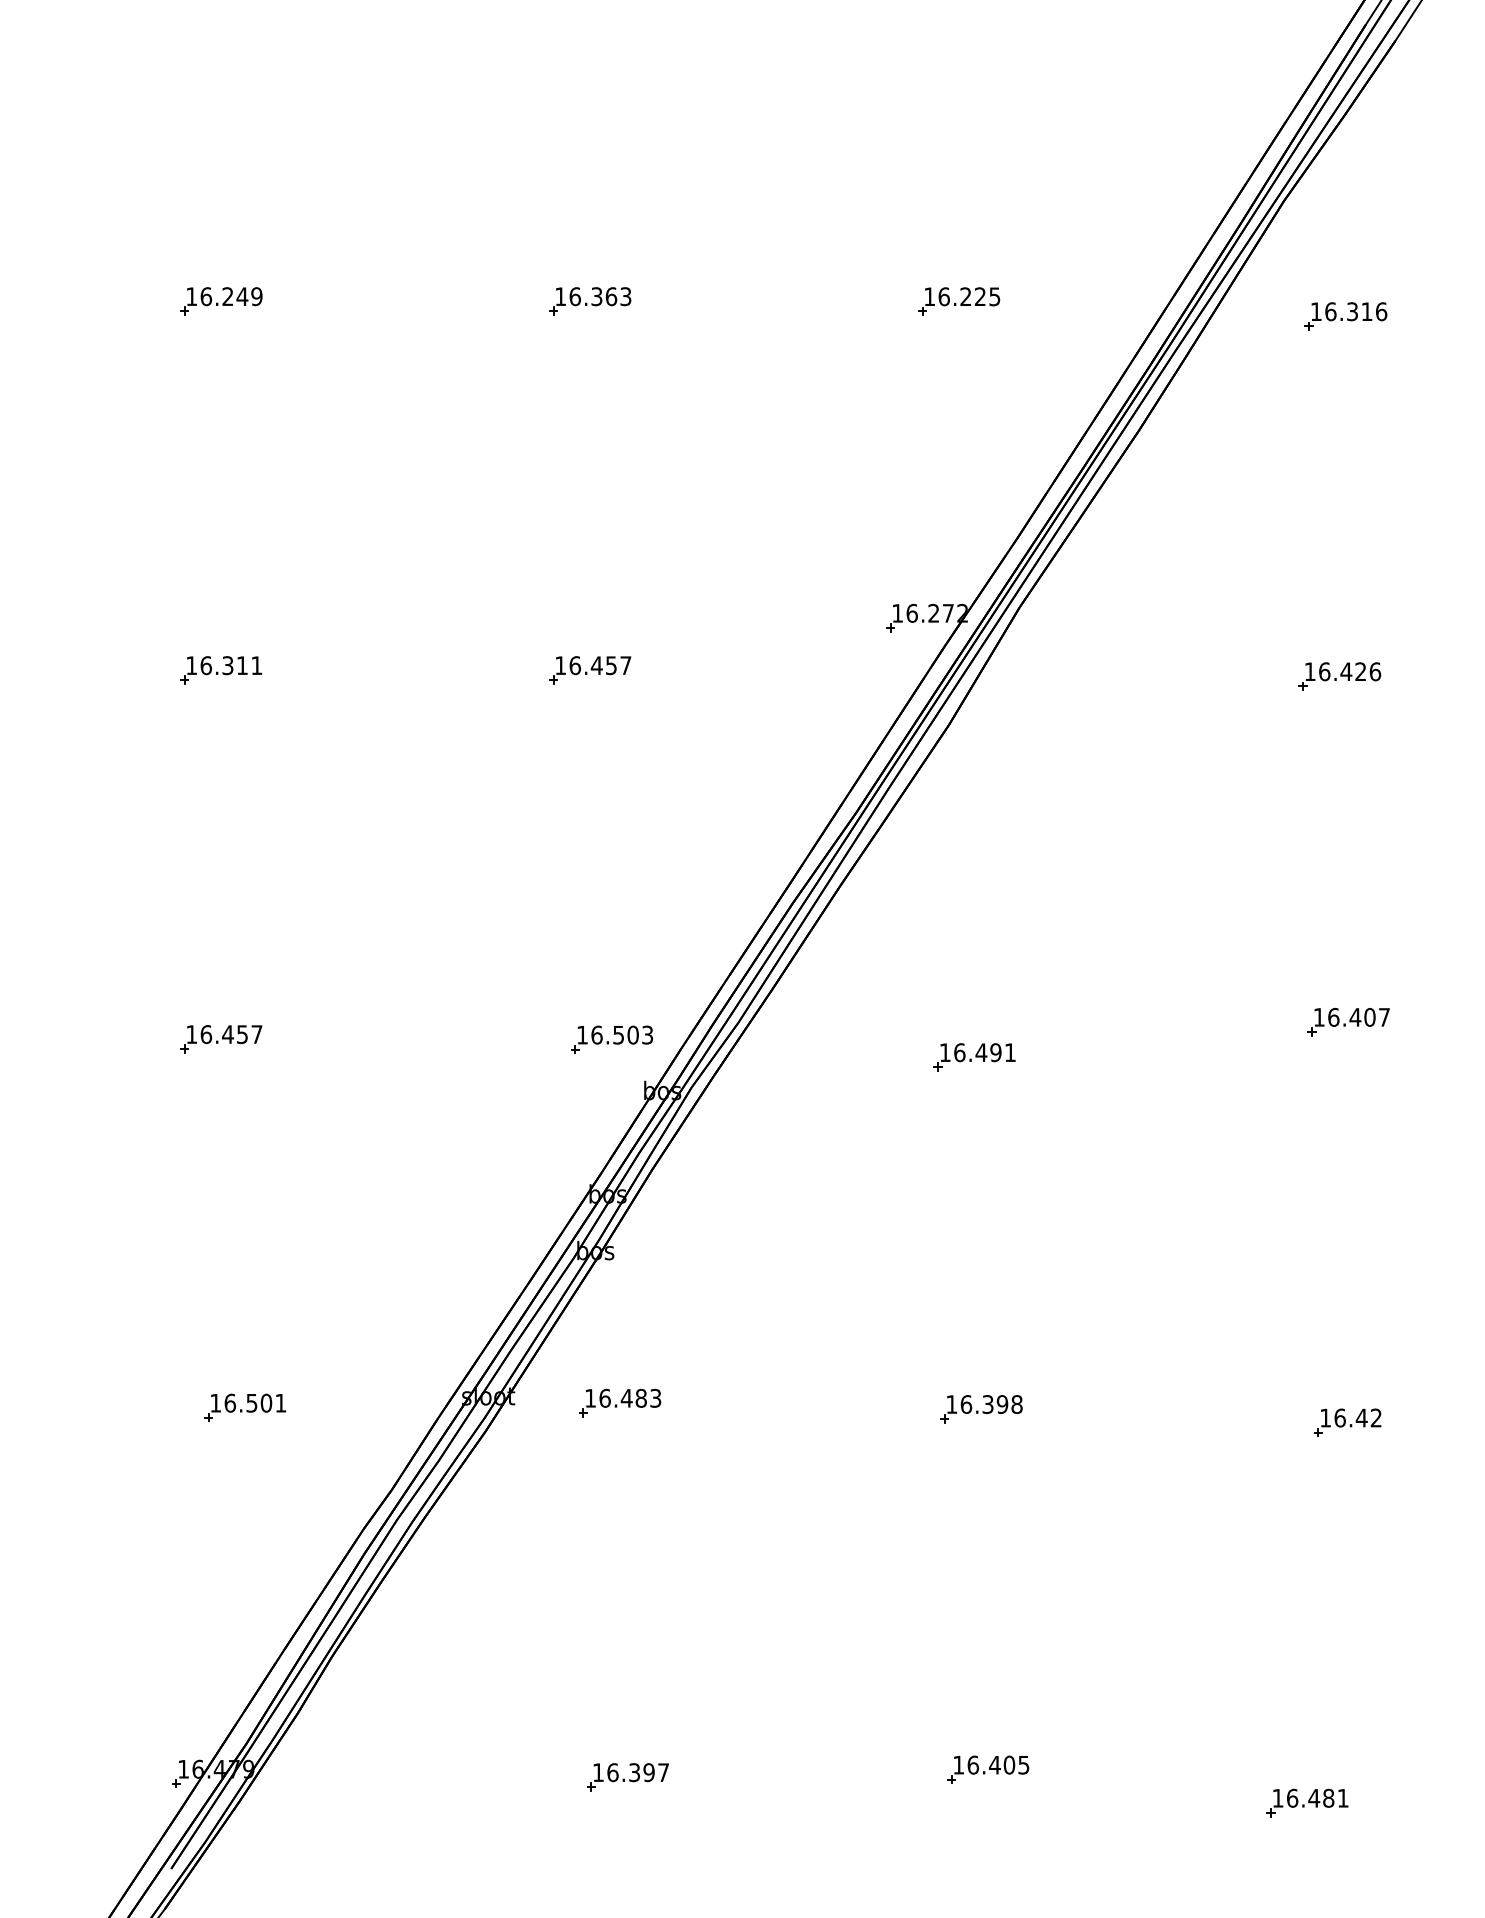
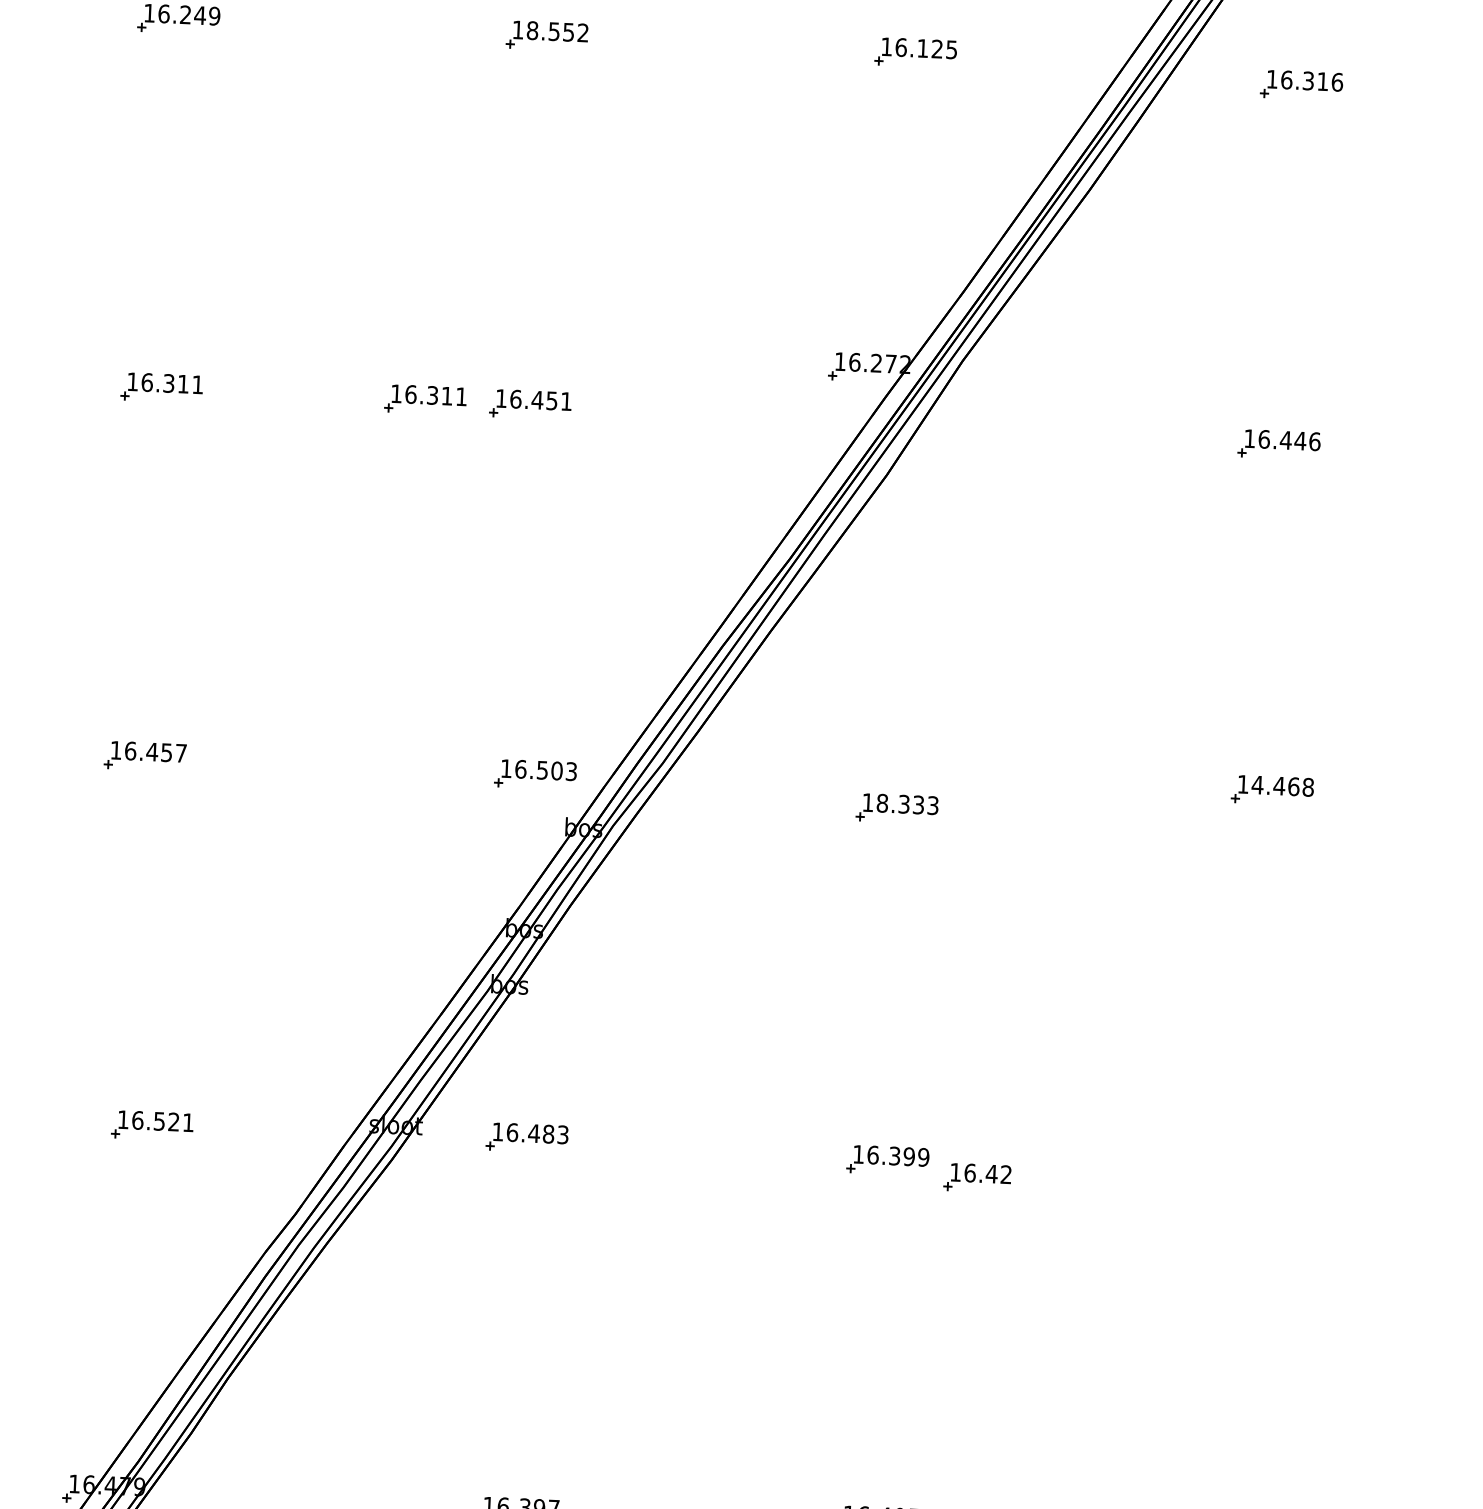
text: (600, 296) -> (557, 31), 16.363 -> 18.552
text: (965, 296) -> (922, 48), 16.225 -> 16.125
text: (625, 665) -> (566, 401), 16.457 -> 16.451
part: (484, 670) -> (425, 400), added
text: (1360, 671) -> (1300, 440), 16.426 -> 16.446
text: (1358, 1016) -> (1282, 785), 16.407 -> 14.468
text: (984, 1052) -> (907, 804), 16.491 -> 18.333
text: (266, 1402) -> (174, 1121), 16.501 -> 16.521
text: (1016, 1404) -> (923, 1157), 16.398 -> 16.399
part: (1347, 1422) -> (977, 1177), moved

